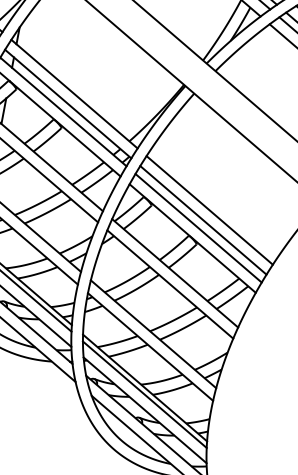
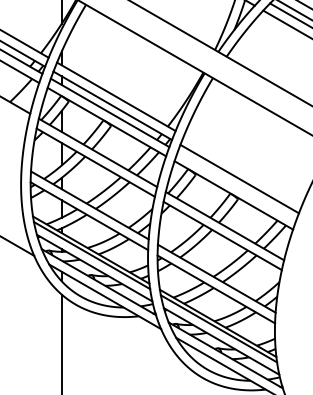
line: (210, 209) -> (243, 169), removed
line: (197, 228) -> (236, 186), removed

